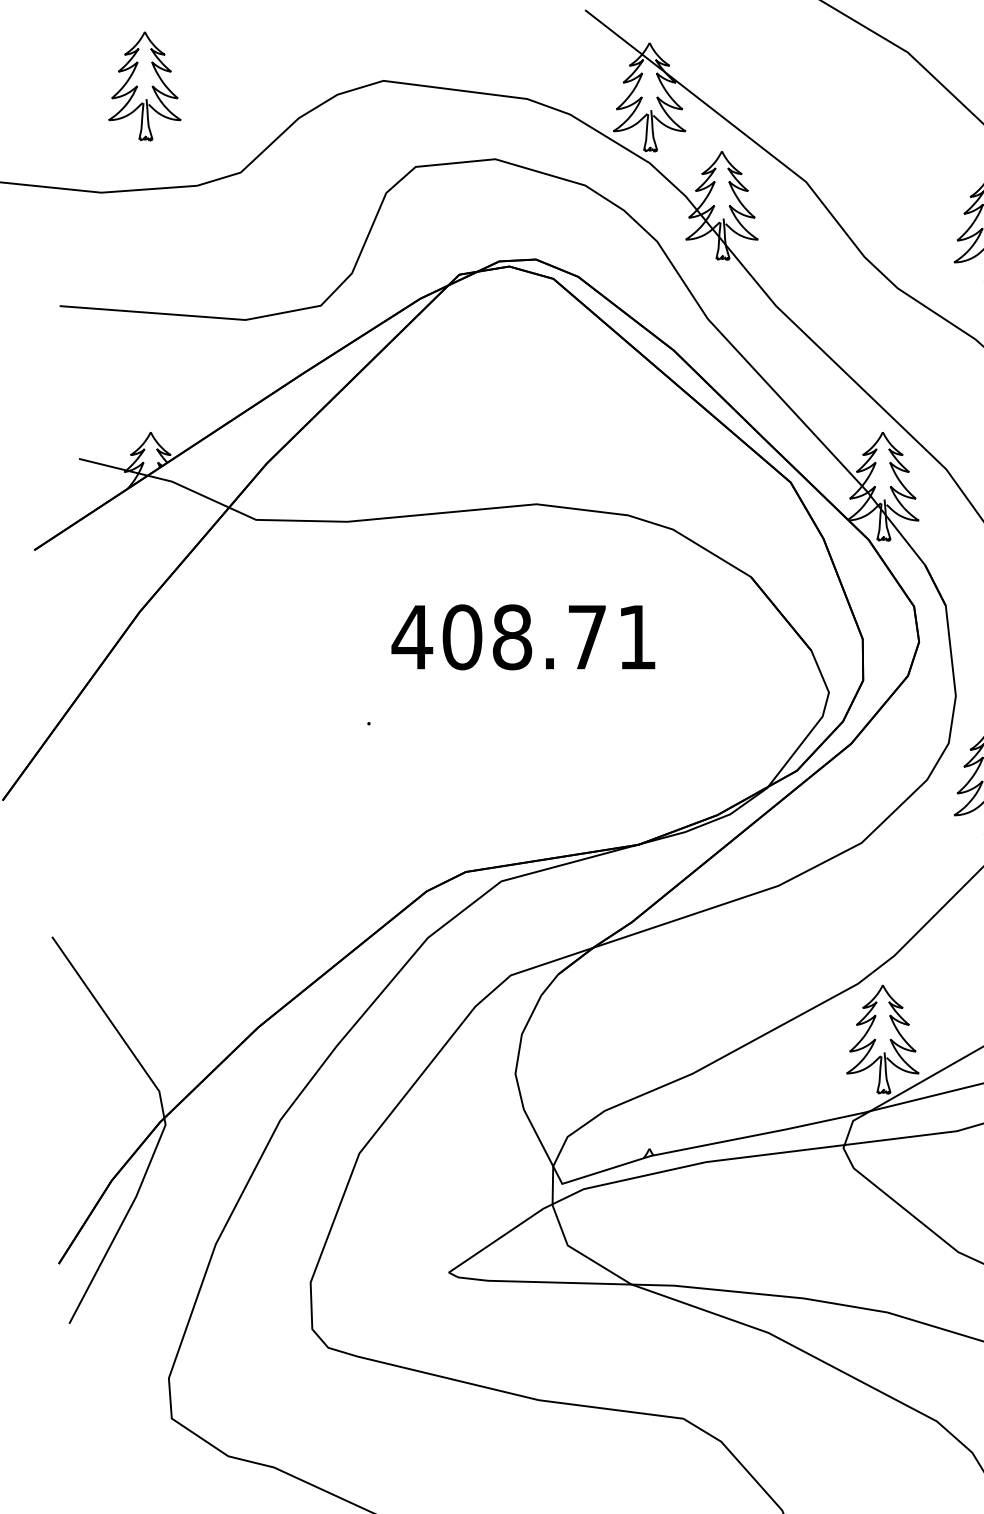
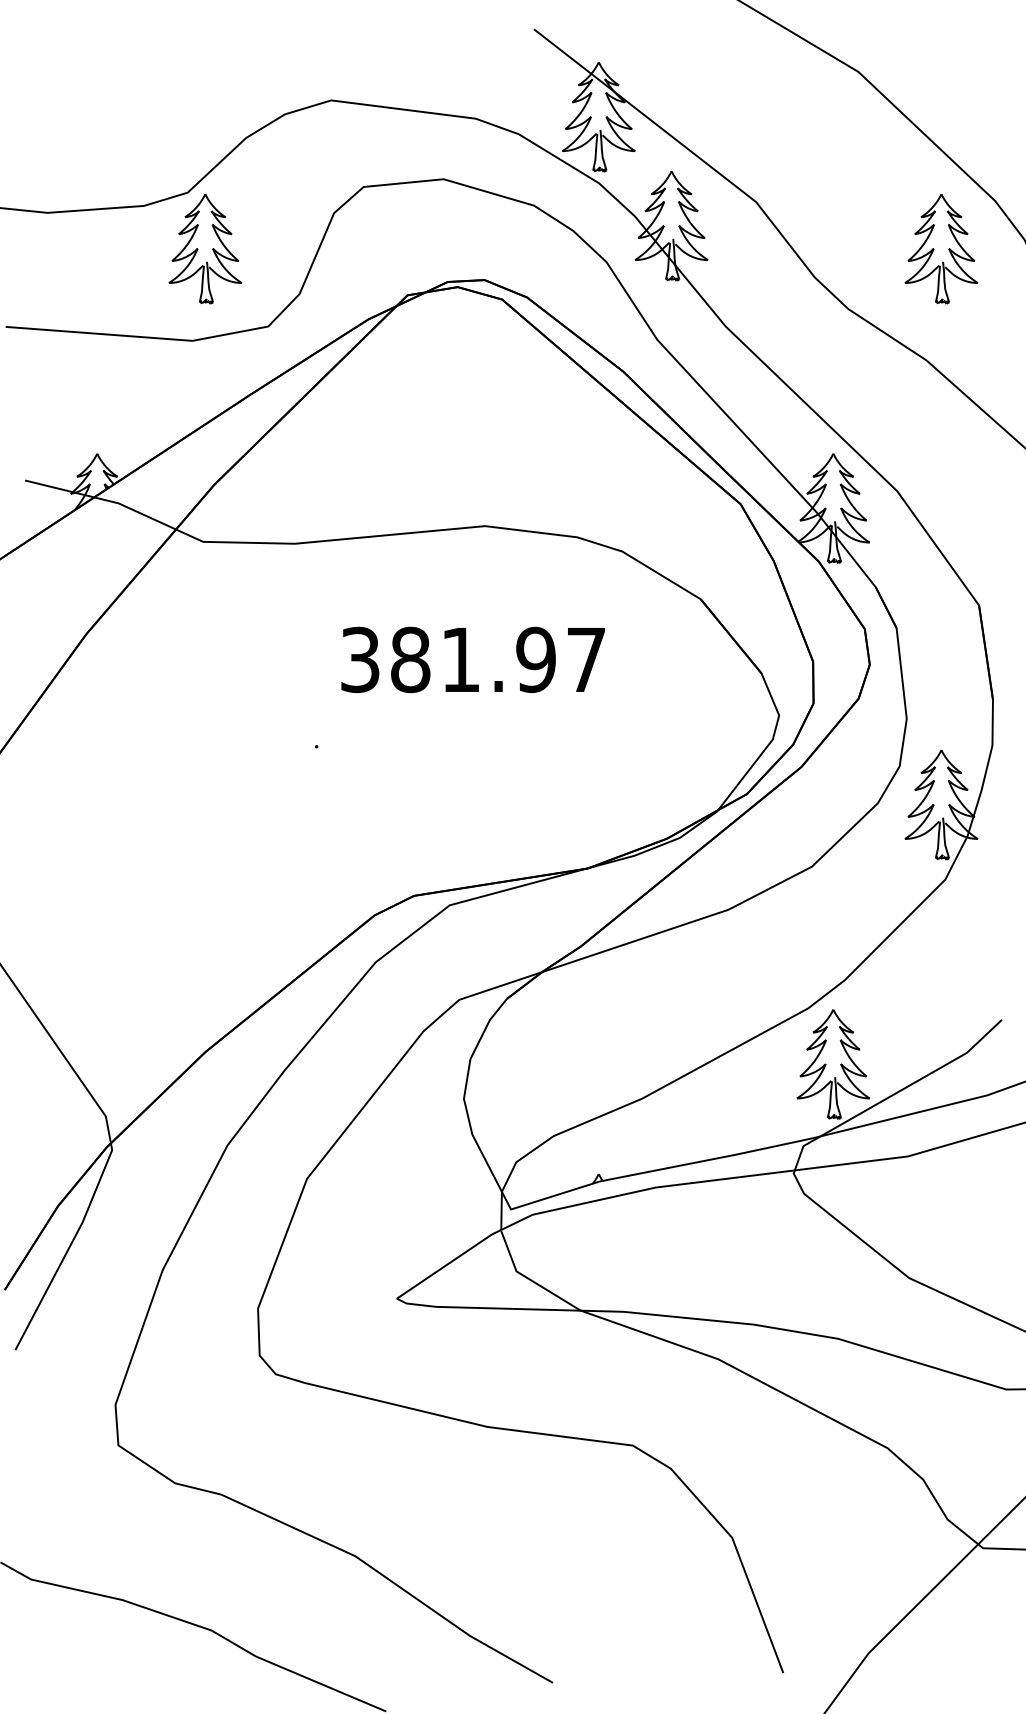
part: (145, 86) -> (205, 249), moved
text: (522, 636) -> (471, 659), 408.71 -> 381.97

